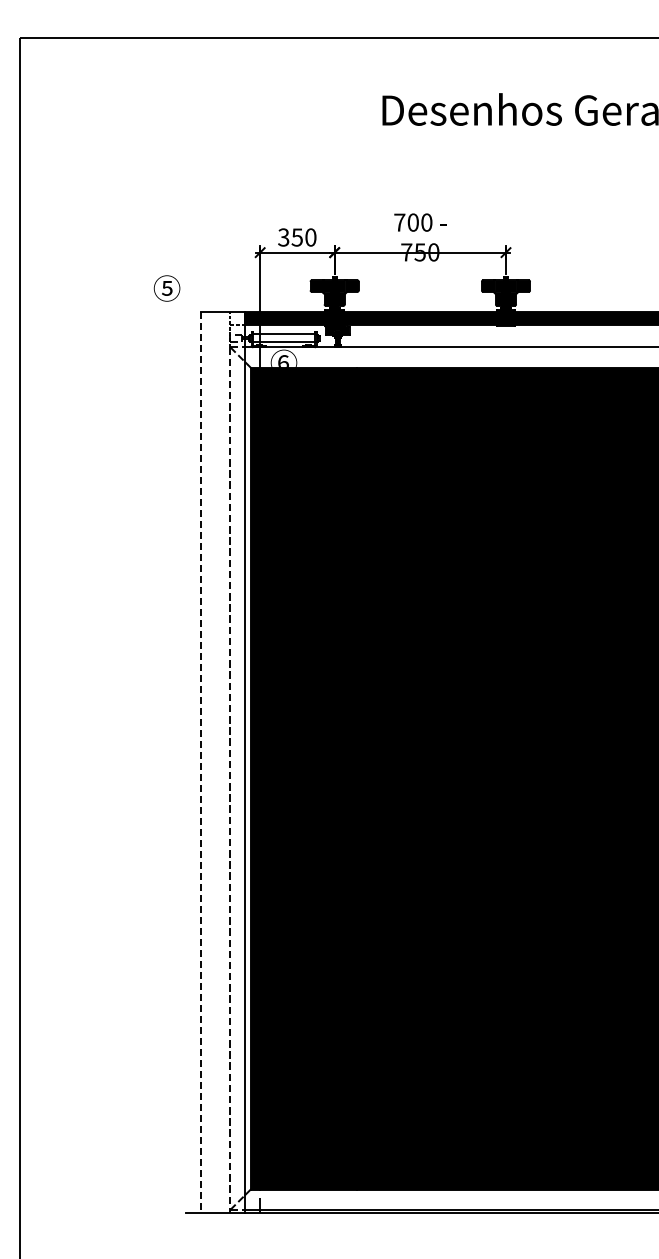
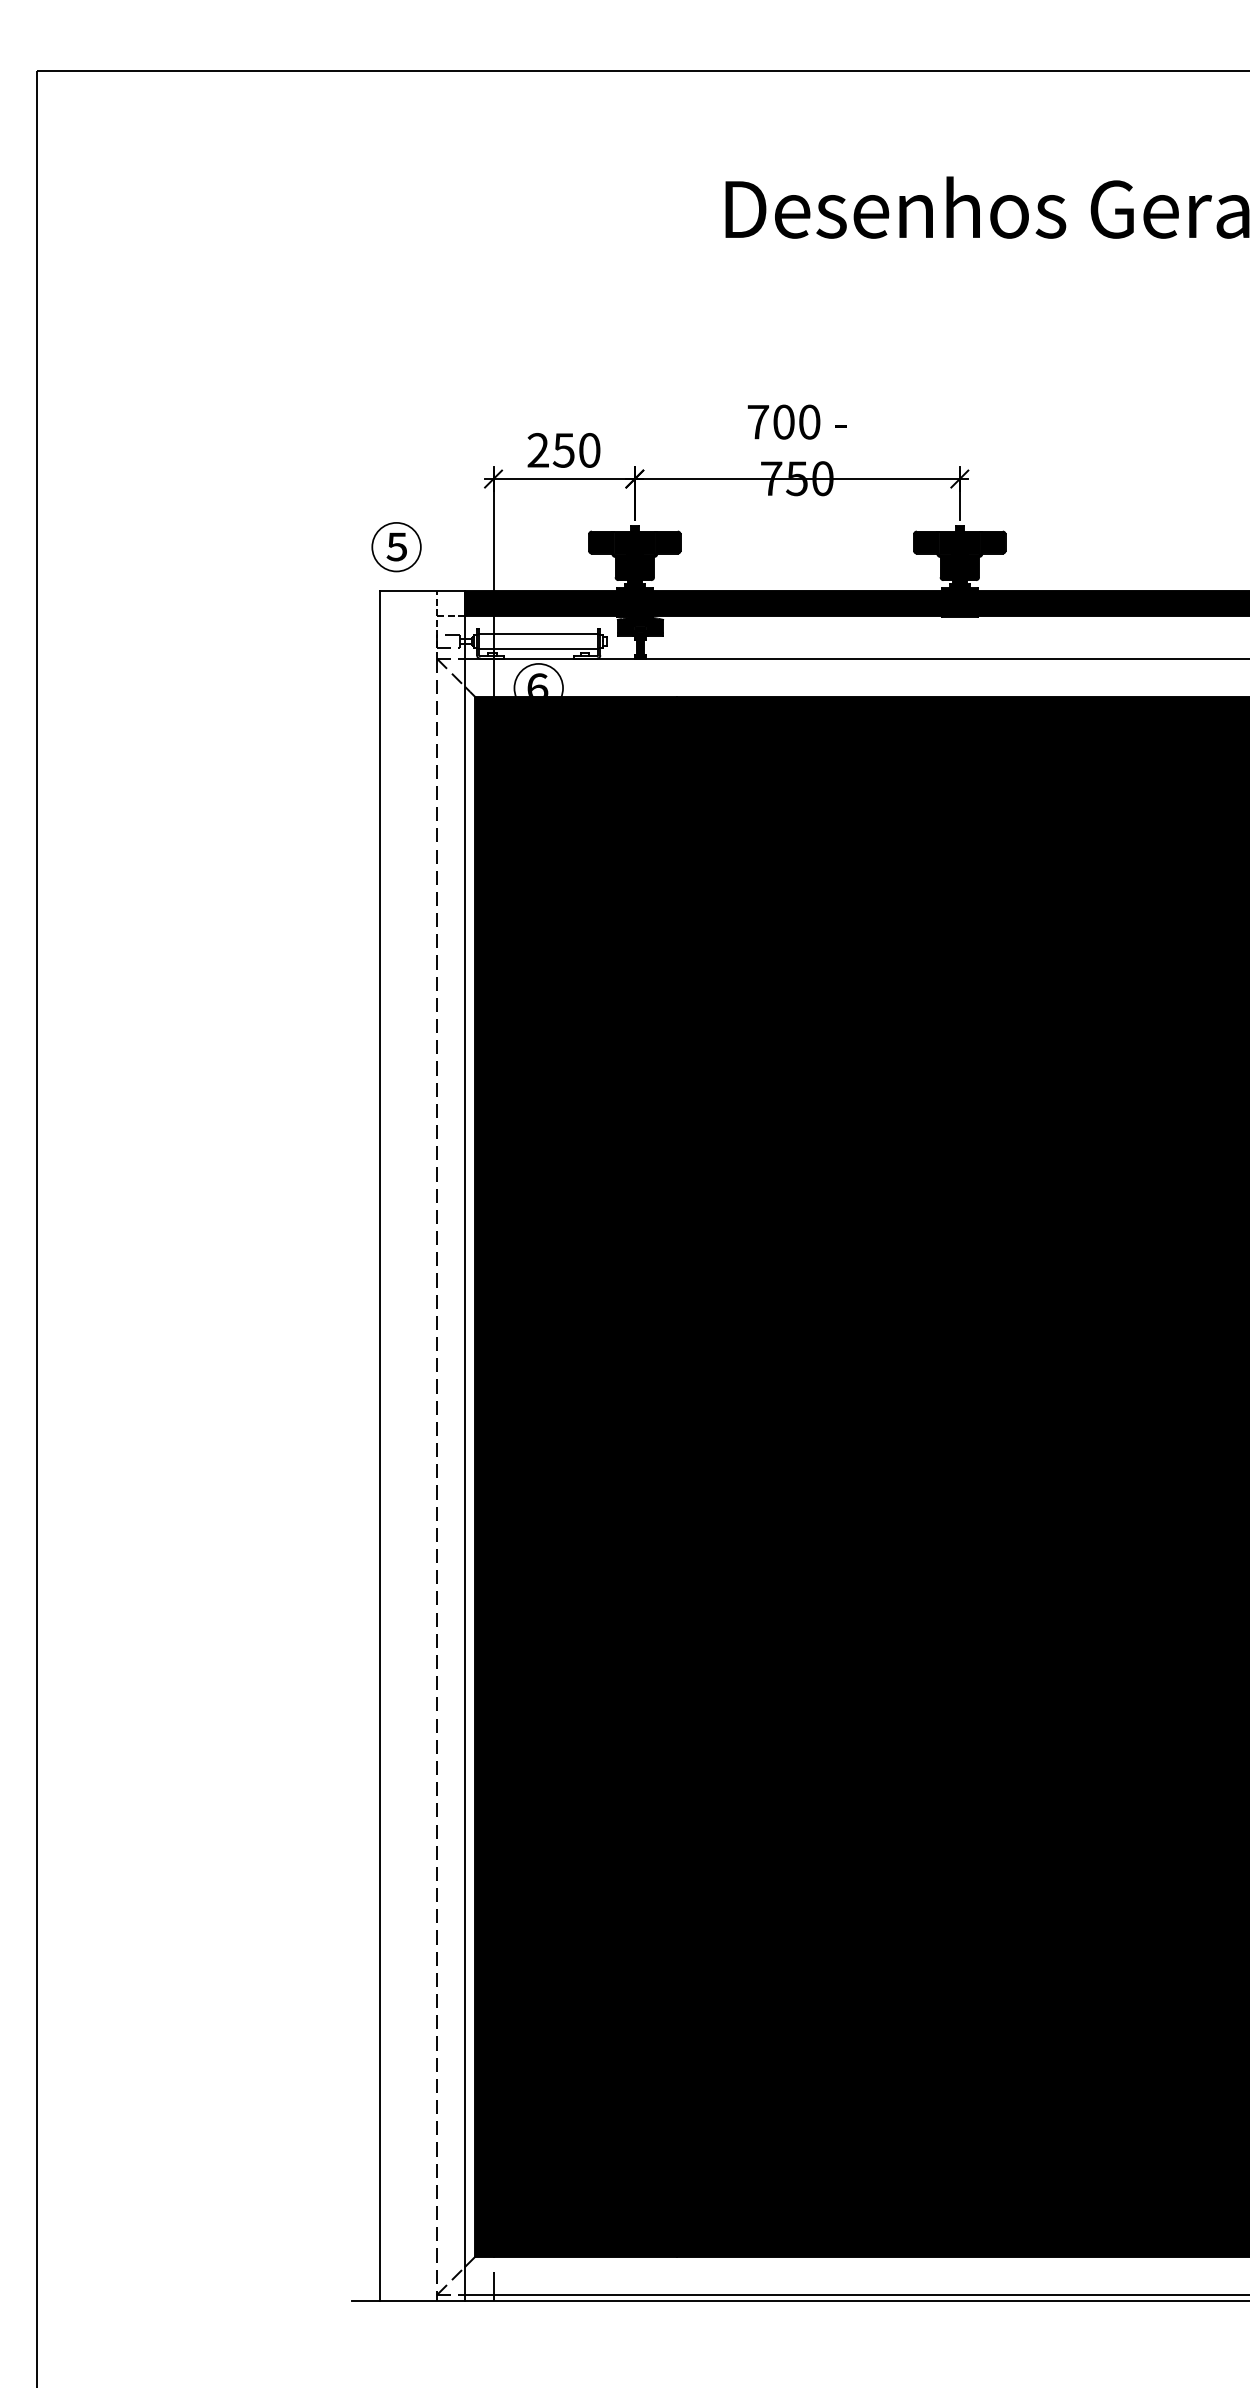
text: (283, 237) -> (537, 450), 350 -> 250
text: (166, 288) -> (395, 547), moved
line: (200, 762) -> (380, 1446), dashed -> solid

